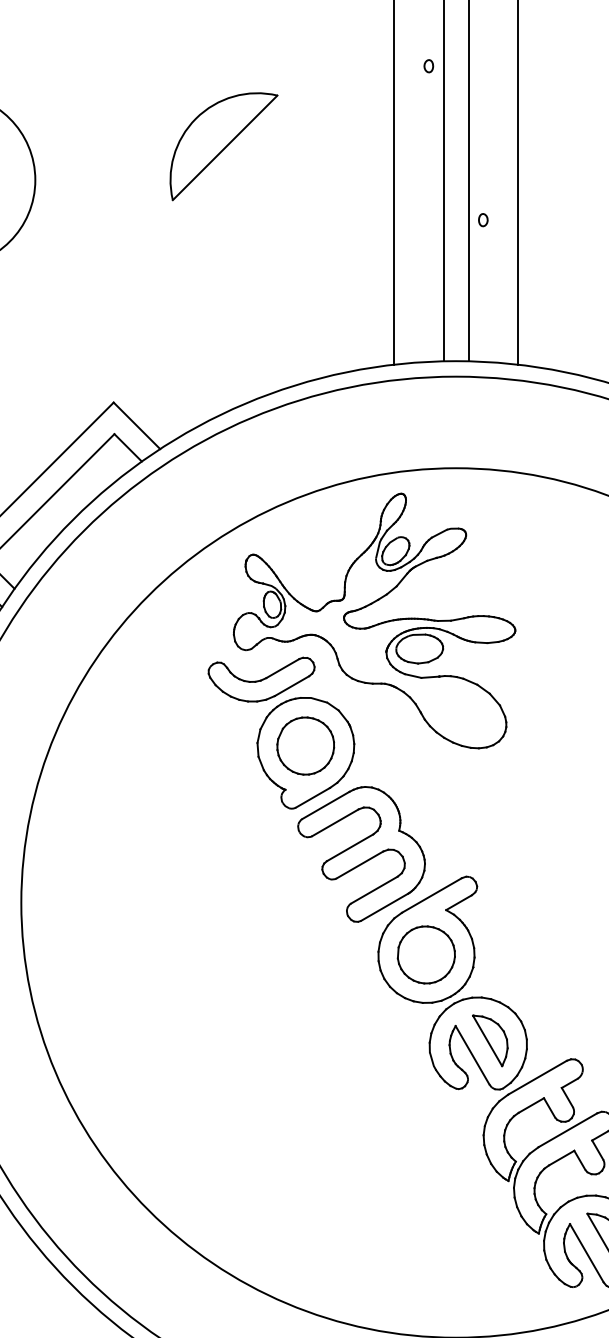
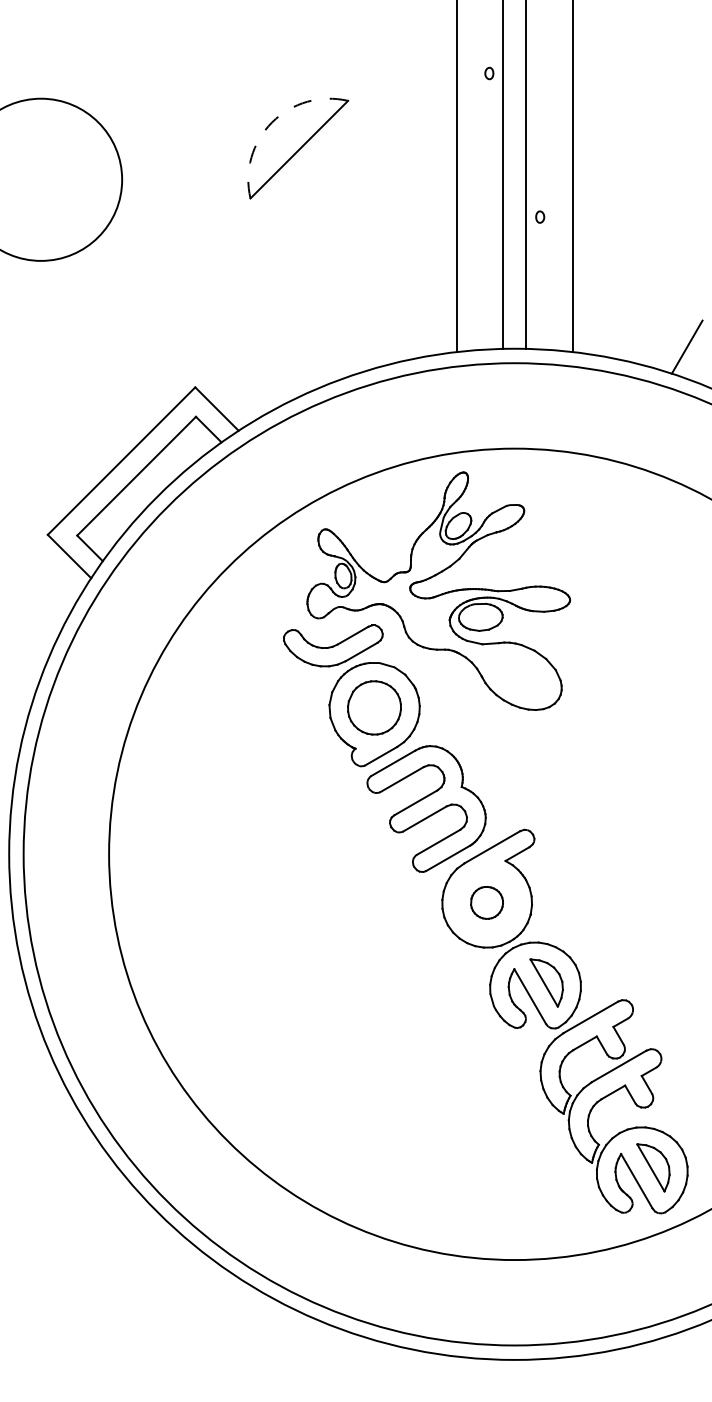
arc: (196, 118) -> (272, 122), solid -> dashed
part: (425, 954) -> (486, 902), size x0.6

